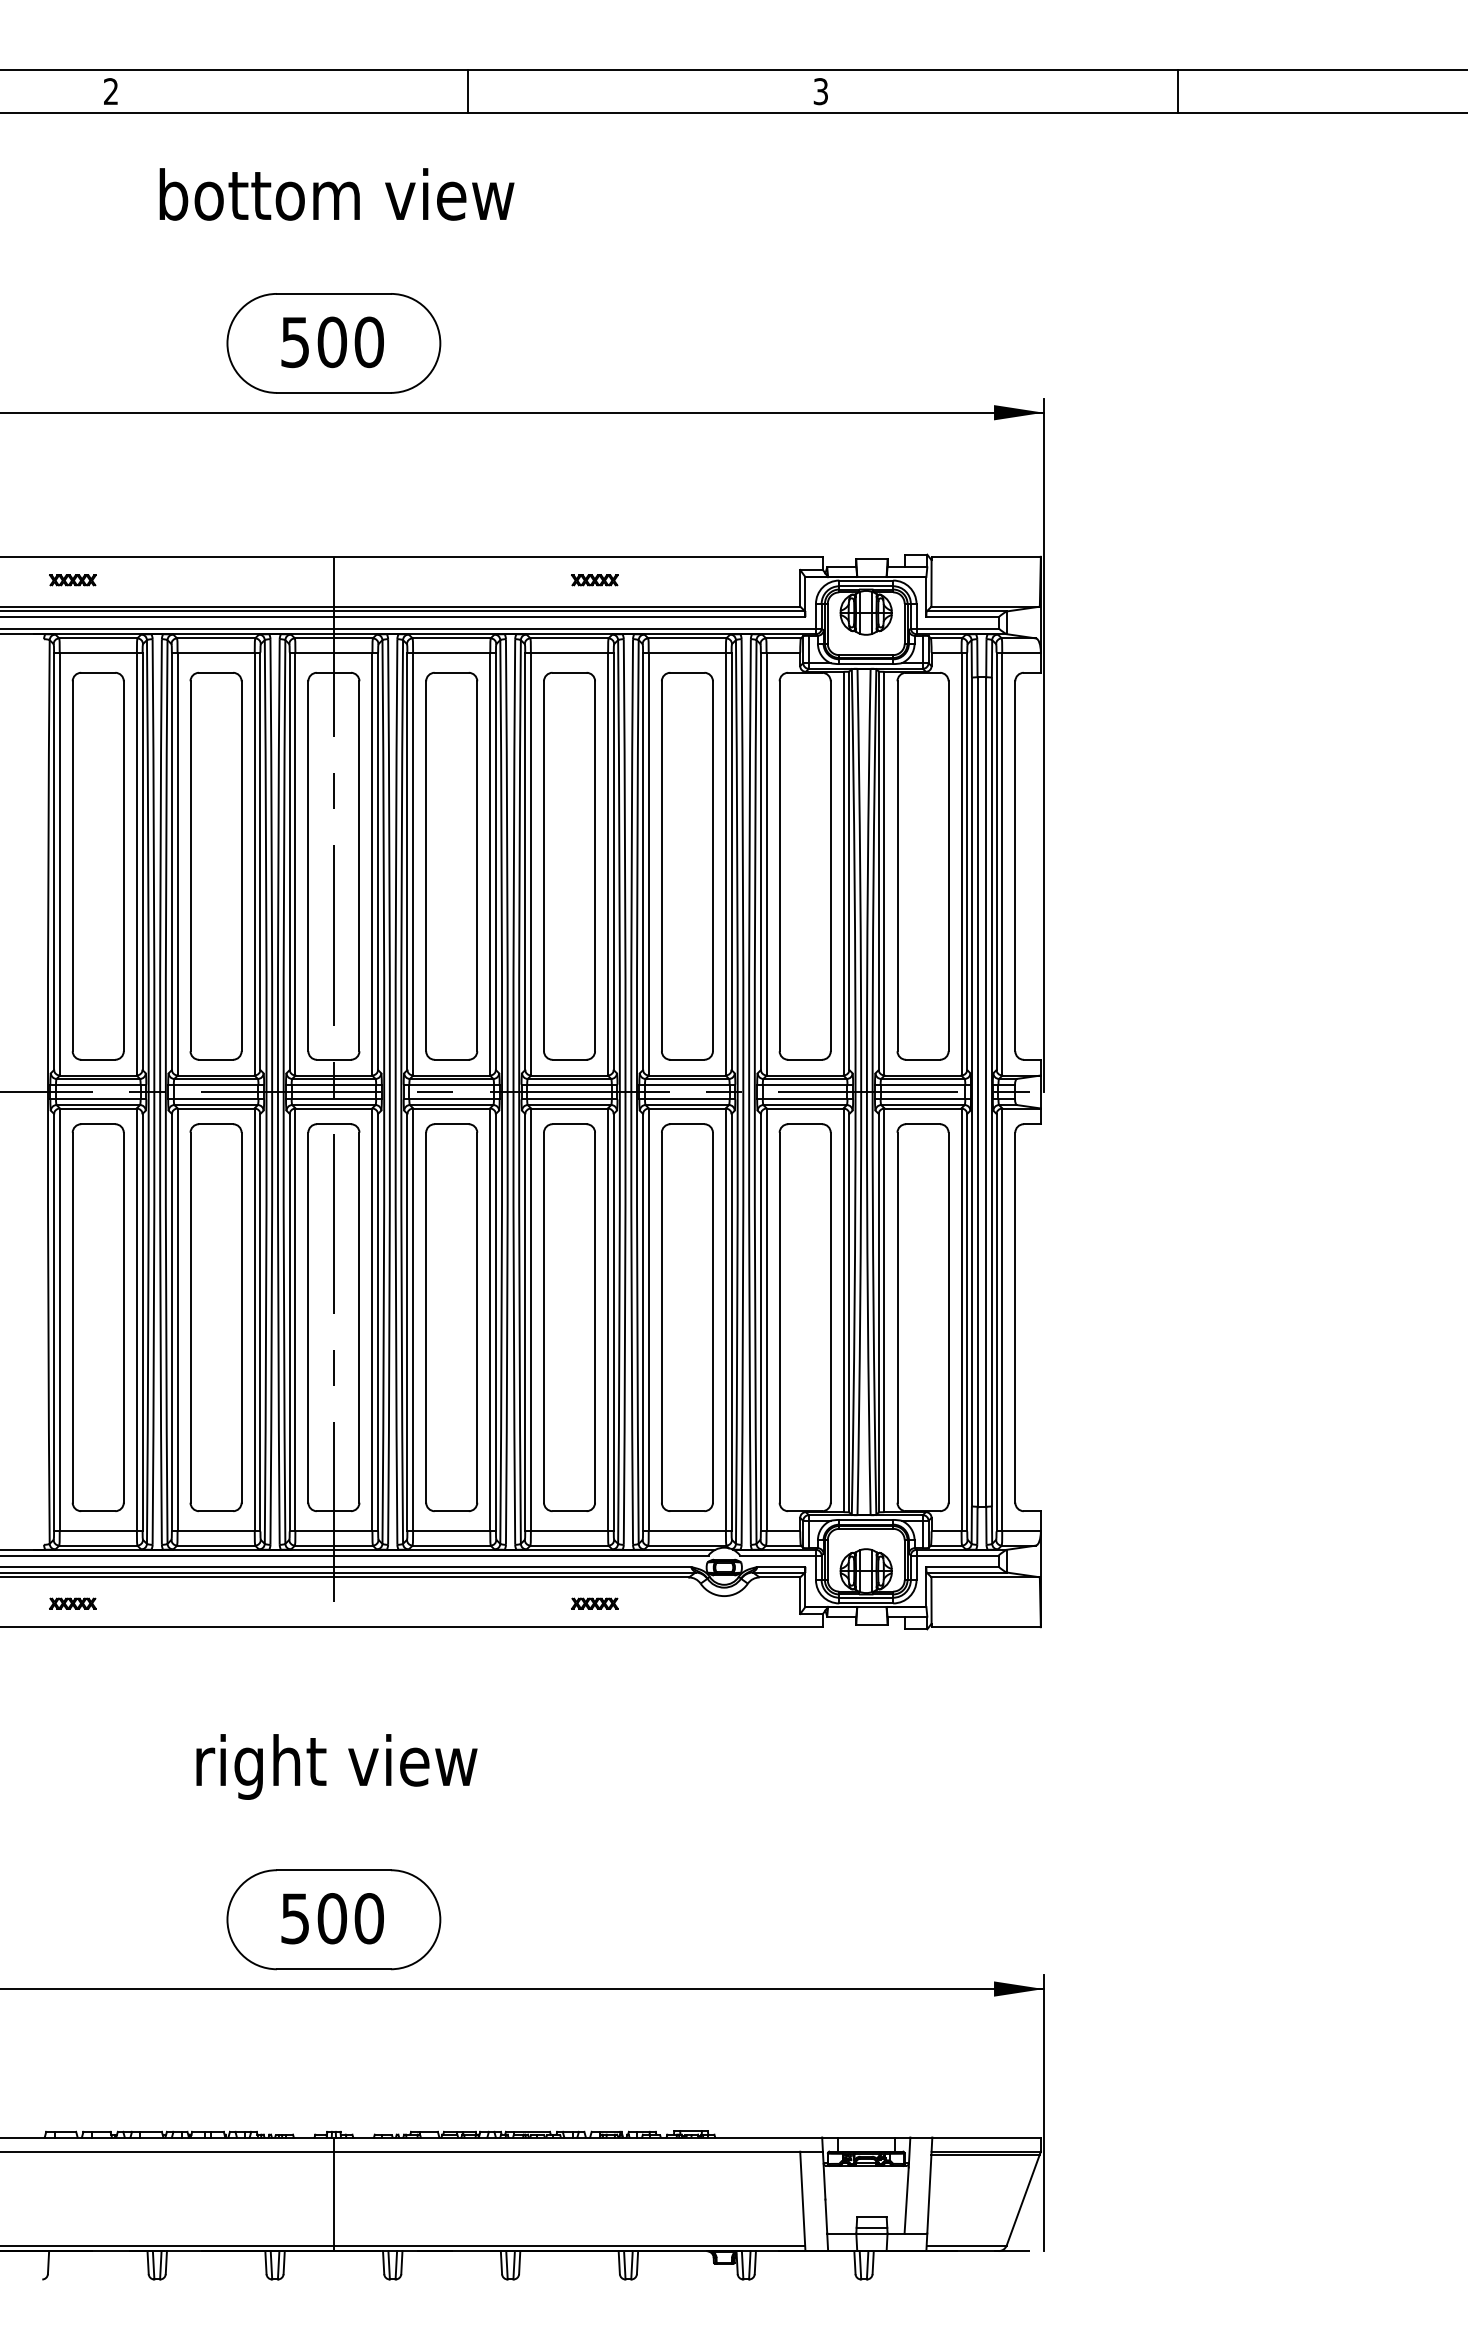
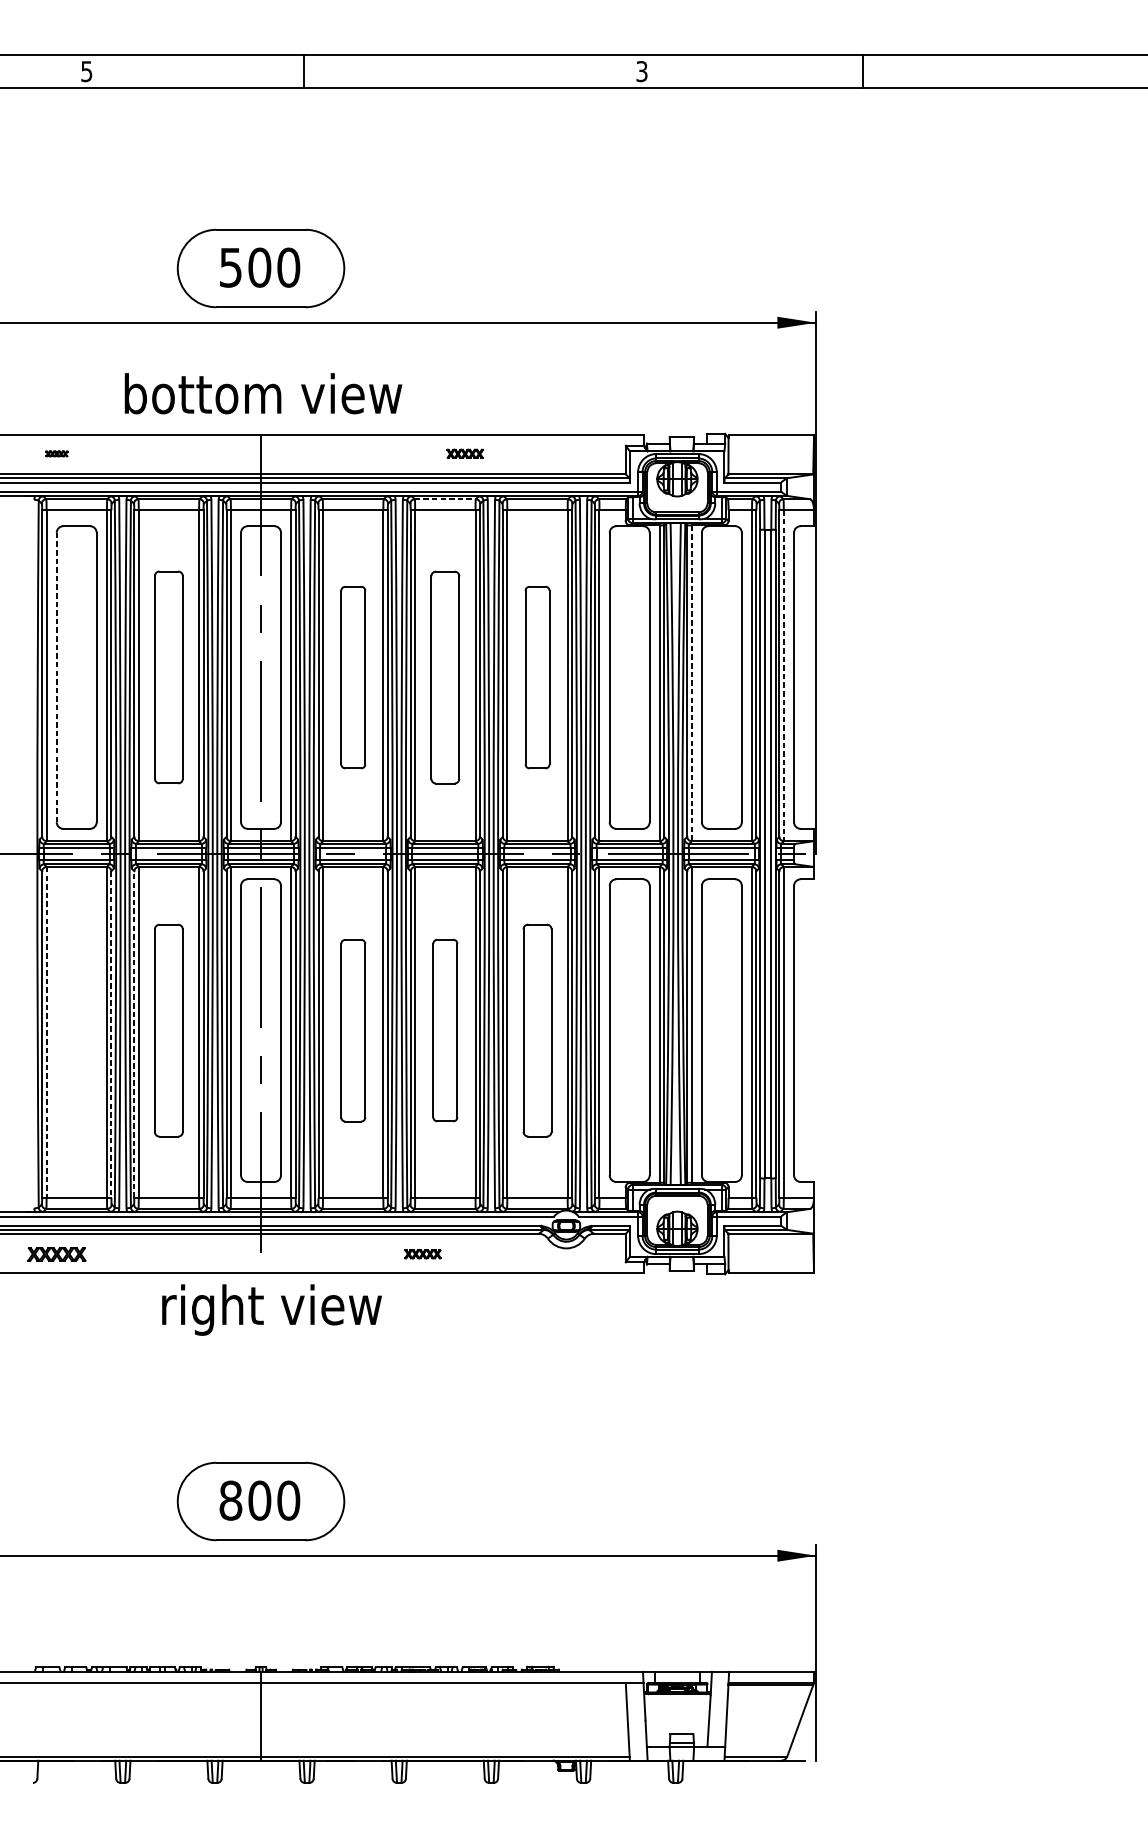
text: (110, 91) -> (86, 71), 2 -> 5
line: (467, 91) -> (303, 71), moved
line: (1177, 91) -> (863, 71), moved
text: (336, 194) -> (263, 393), moved
part: (72, 580) -> (56, 453), size x0.6
line: (569, 638) -> (445, 499), solid -> dashed
line: (1002, 864) -> (784, 676), solid -> dashed
part: (215, 865) -> (168, 676), size x0.7
line: (72, 866) -> (56, 677), solid -> dashed
part: (451, 866) -> (353, 677), size x0.6
part: (569, 866) -> (445, 677), size x0.7
part: (687, 866) -> (537, 677), size x0.6
line: (884, 873) -> (691, 683), solid -> dashed
part: (97, 1317) -> (76, 1030), removed
part: (215, 1317) -> (168, 1030), size x0.7
part: (451, 1317) -> (353, 1030), size x0.6
part: (569, 1317) -> (445, 1030), size x0.6
part: (687, 1317) -> (537, 1030), size x0.7
line: (59, 1320) -> (46, 1032), solid -> dashed
line: (142, 1322) -> (111, 1034), solid -> dashed
line: (171, 1322) -> (134, 1034), solid -> dashed
part: (72, 1603) -> (56, 1254), size x1.6
part: (594, 1603) -> (422, 1254), moved
text: (336, 1766) -> (271, 1309), moved
text: (295, 1918) -> (231, 1500), 500 -> 800

